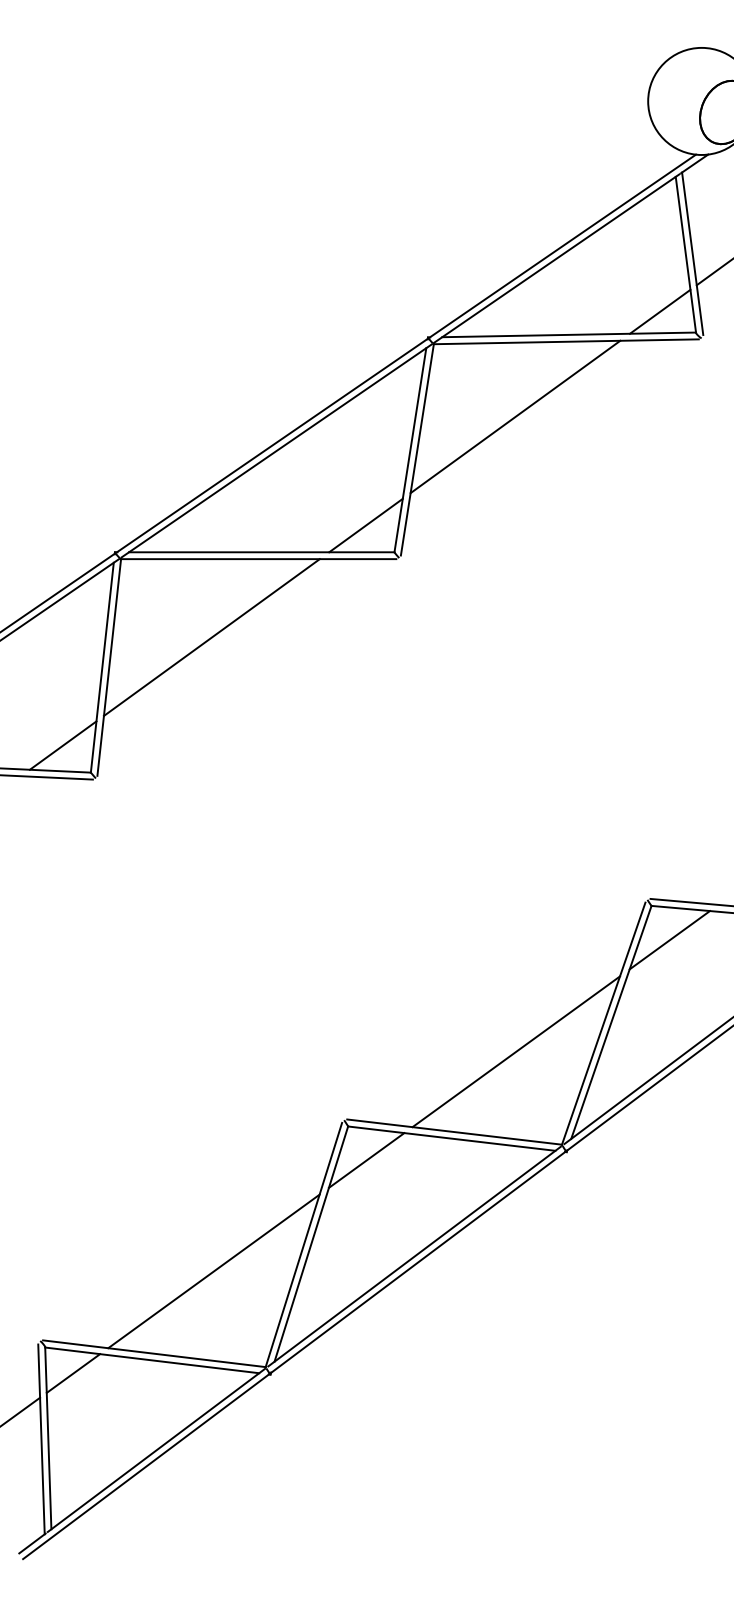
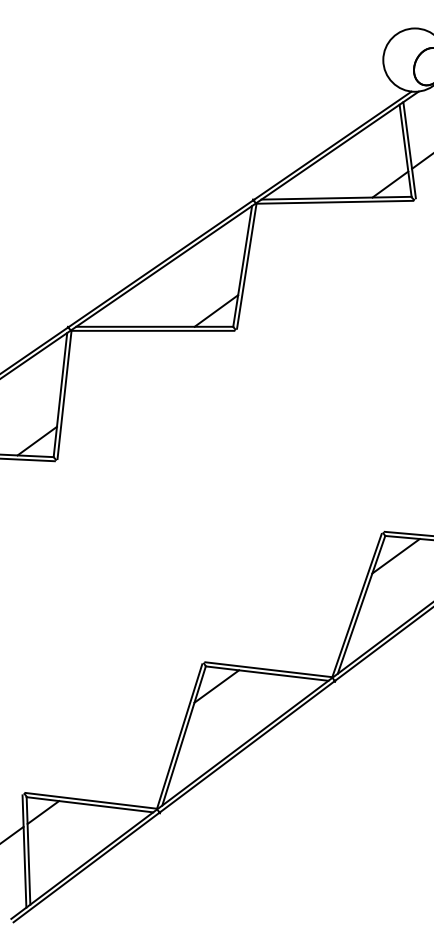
line: (514, 416) -> (304, 246), removed
line: (212, 636) -> (125, 376), removed
line: (514, 1050) -> (304, 621), removed
line: (212, 1270) -> (125, 751), removed

